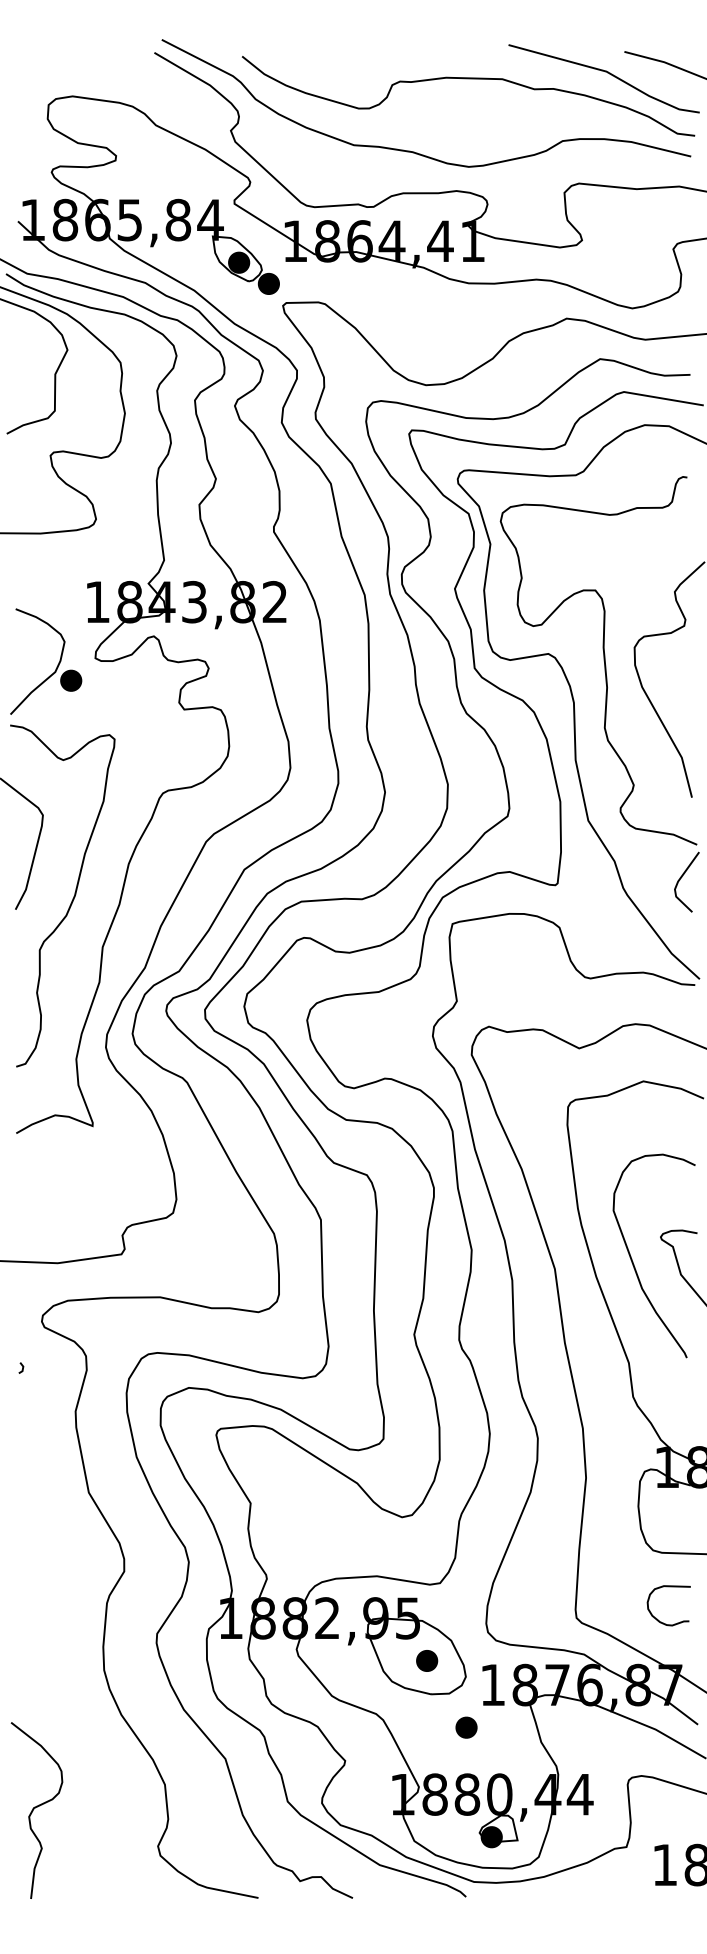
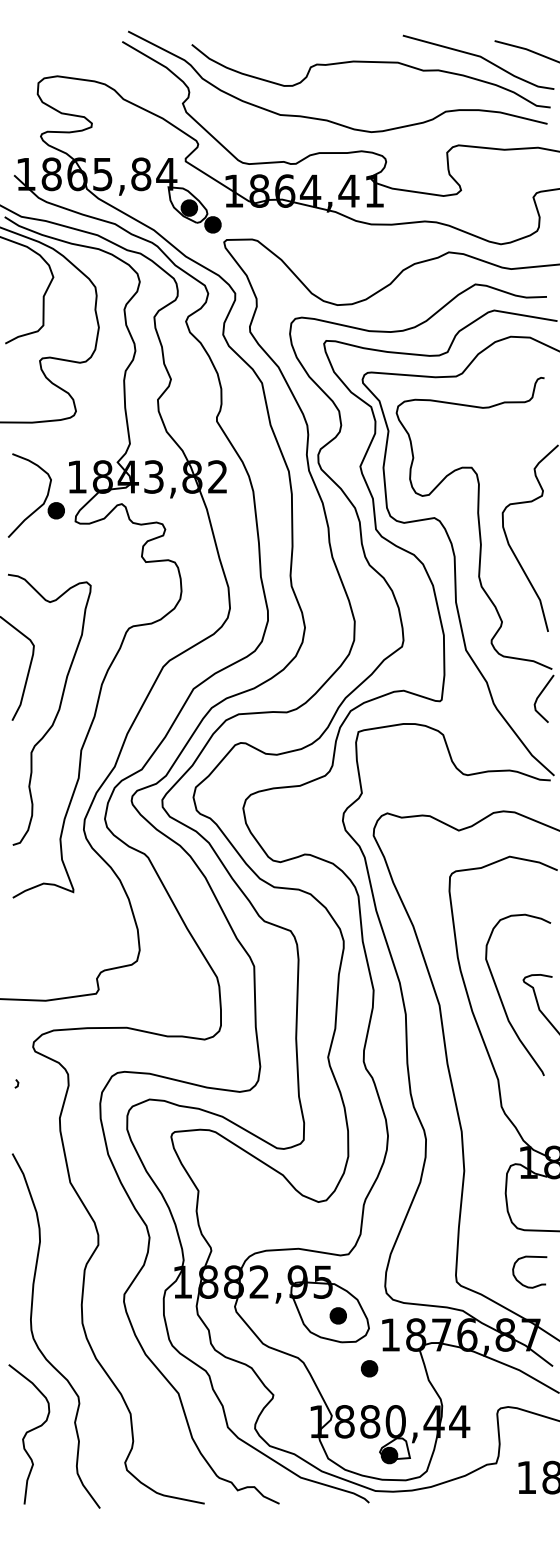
part: (56, 666) -> (44, 499), moved
curve: (42, 1684) -> (33, 1334), added

